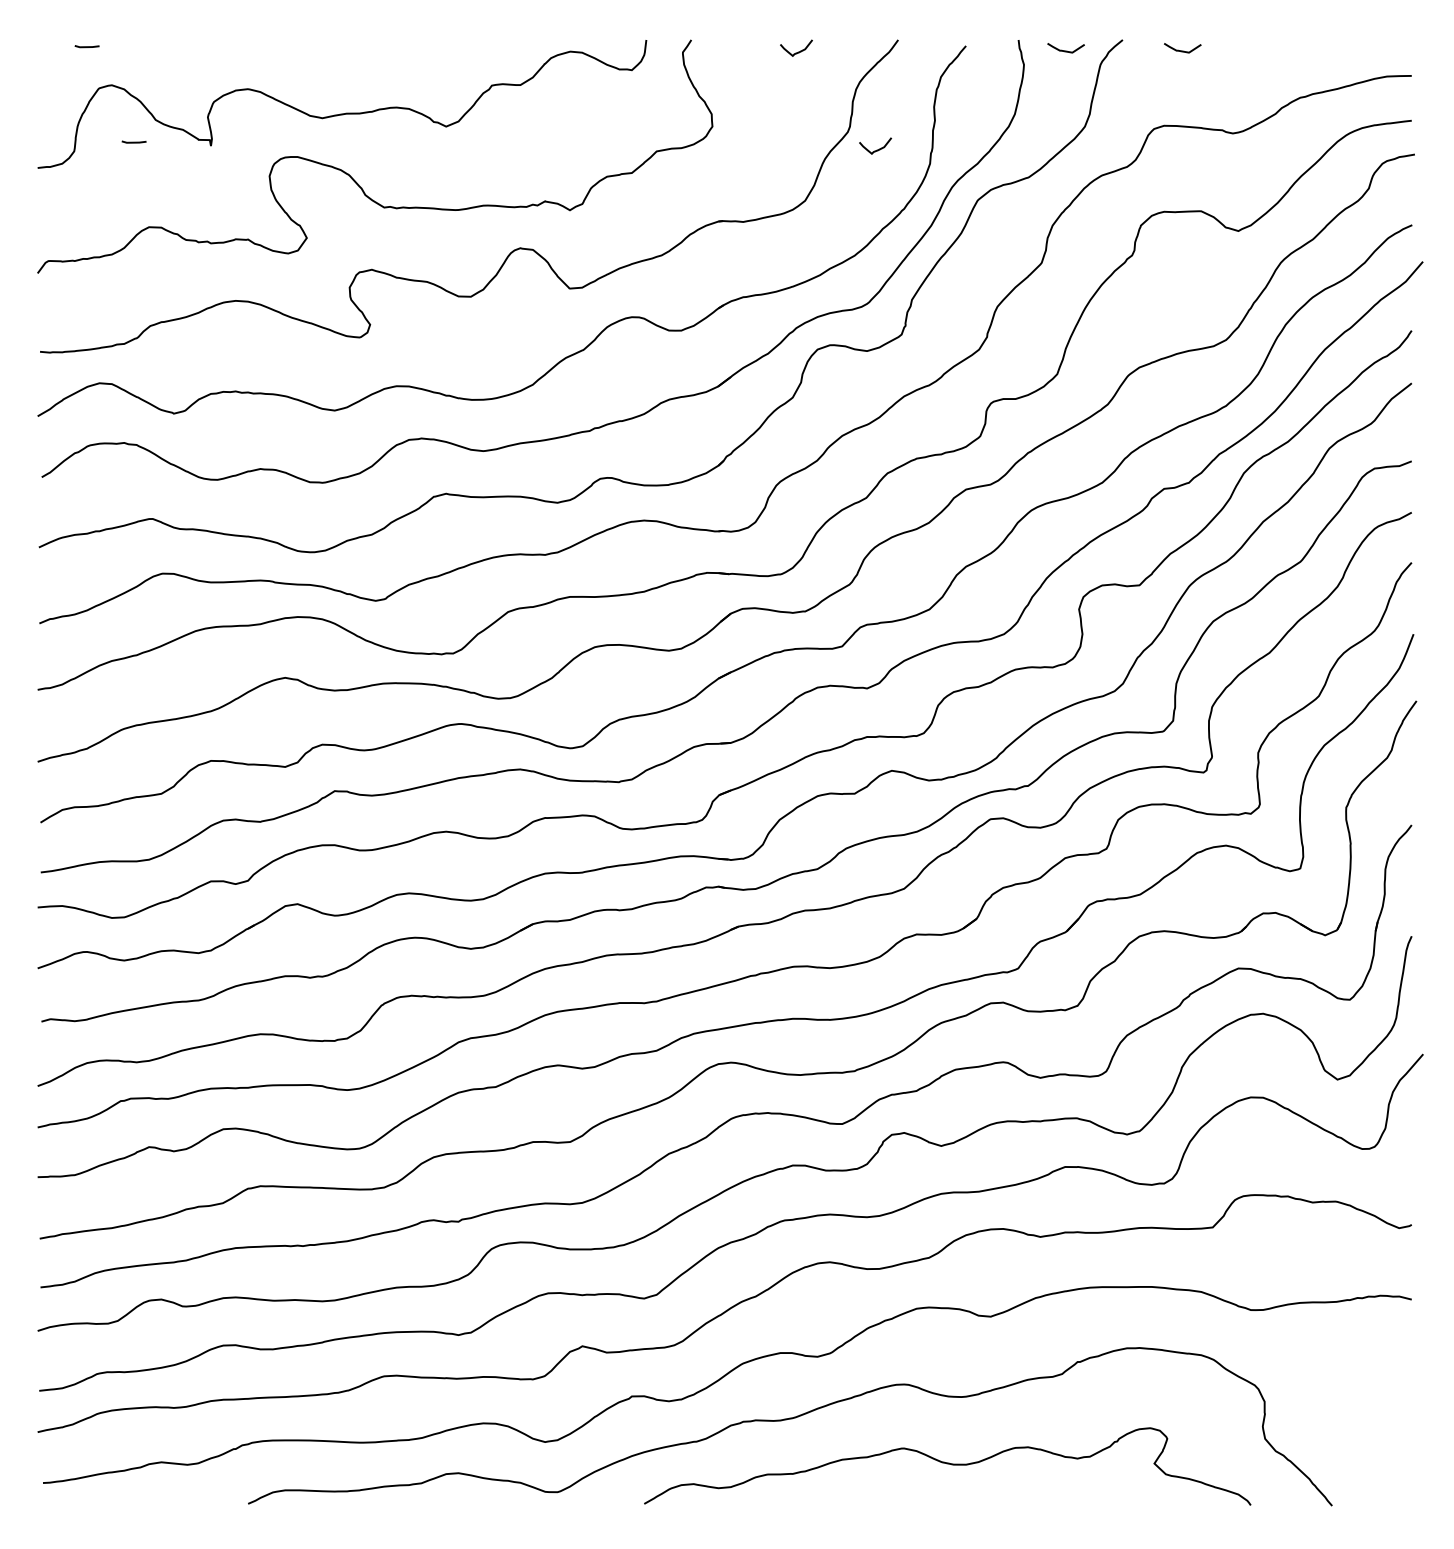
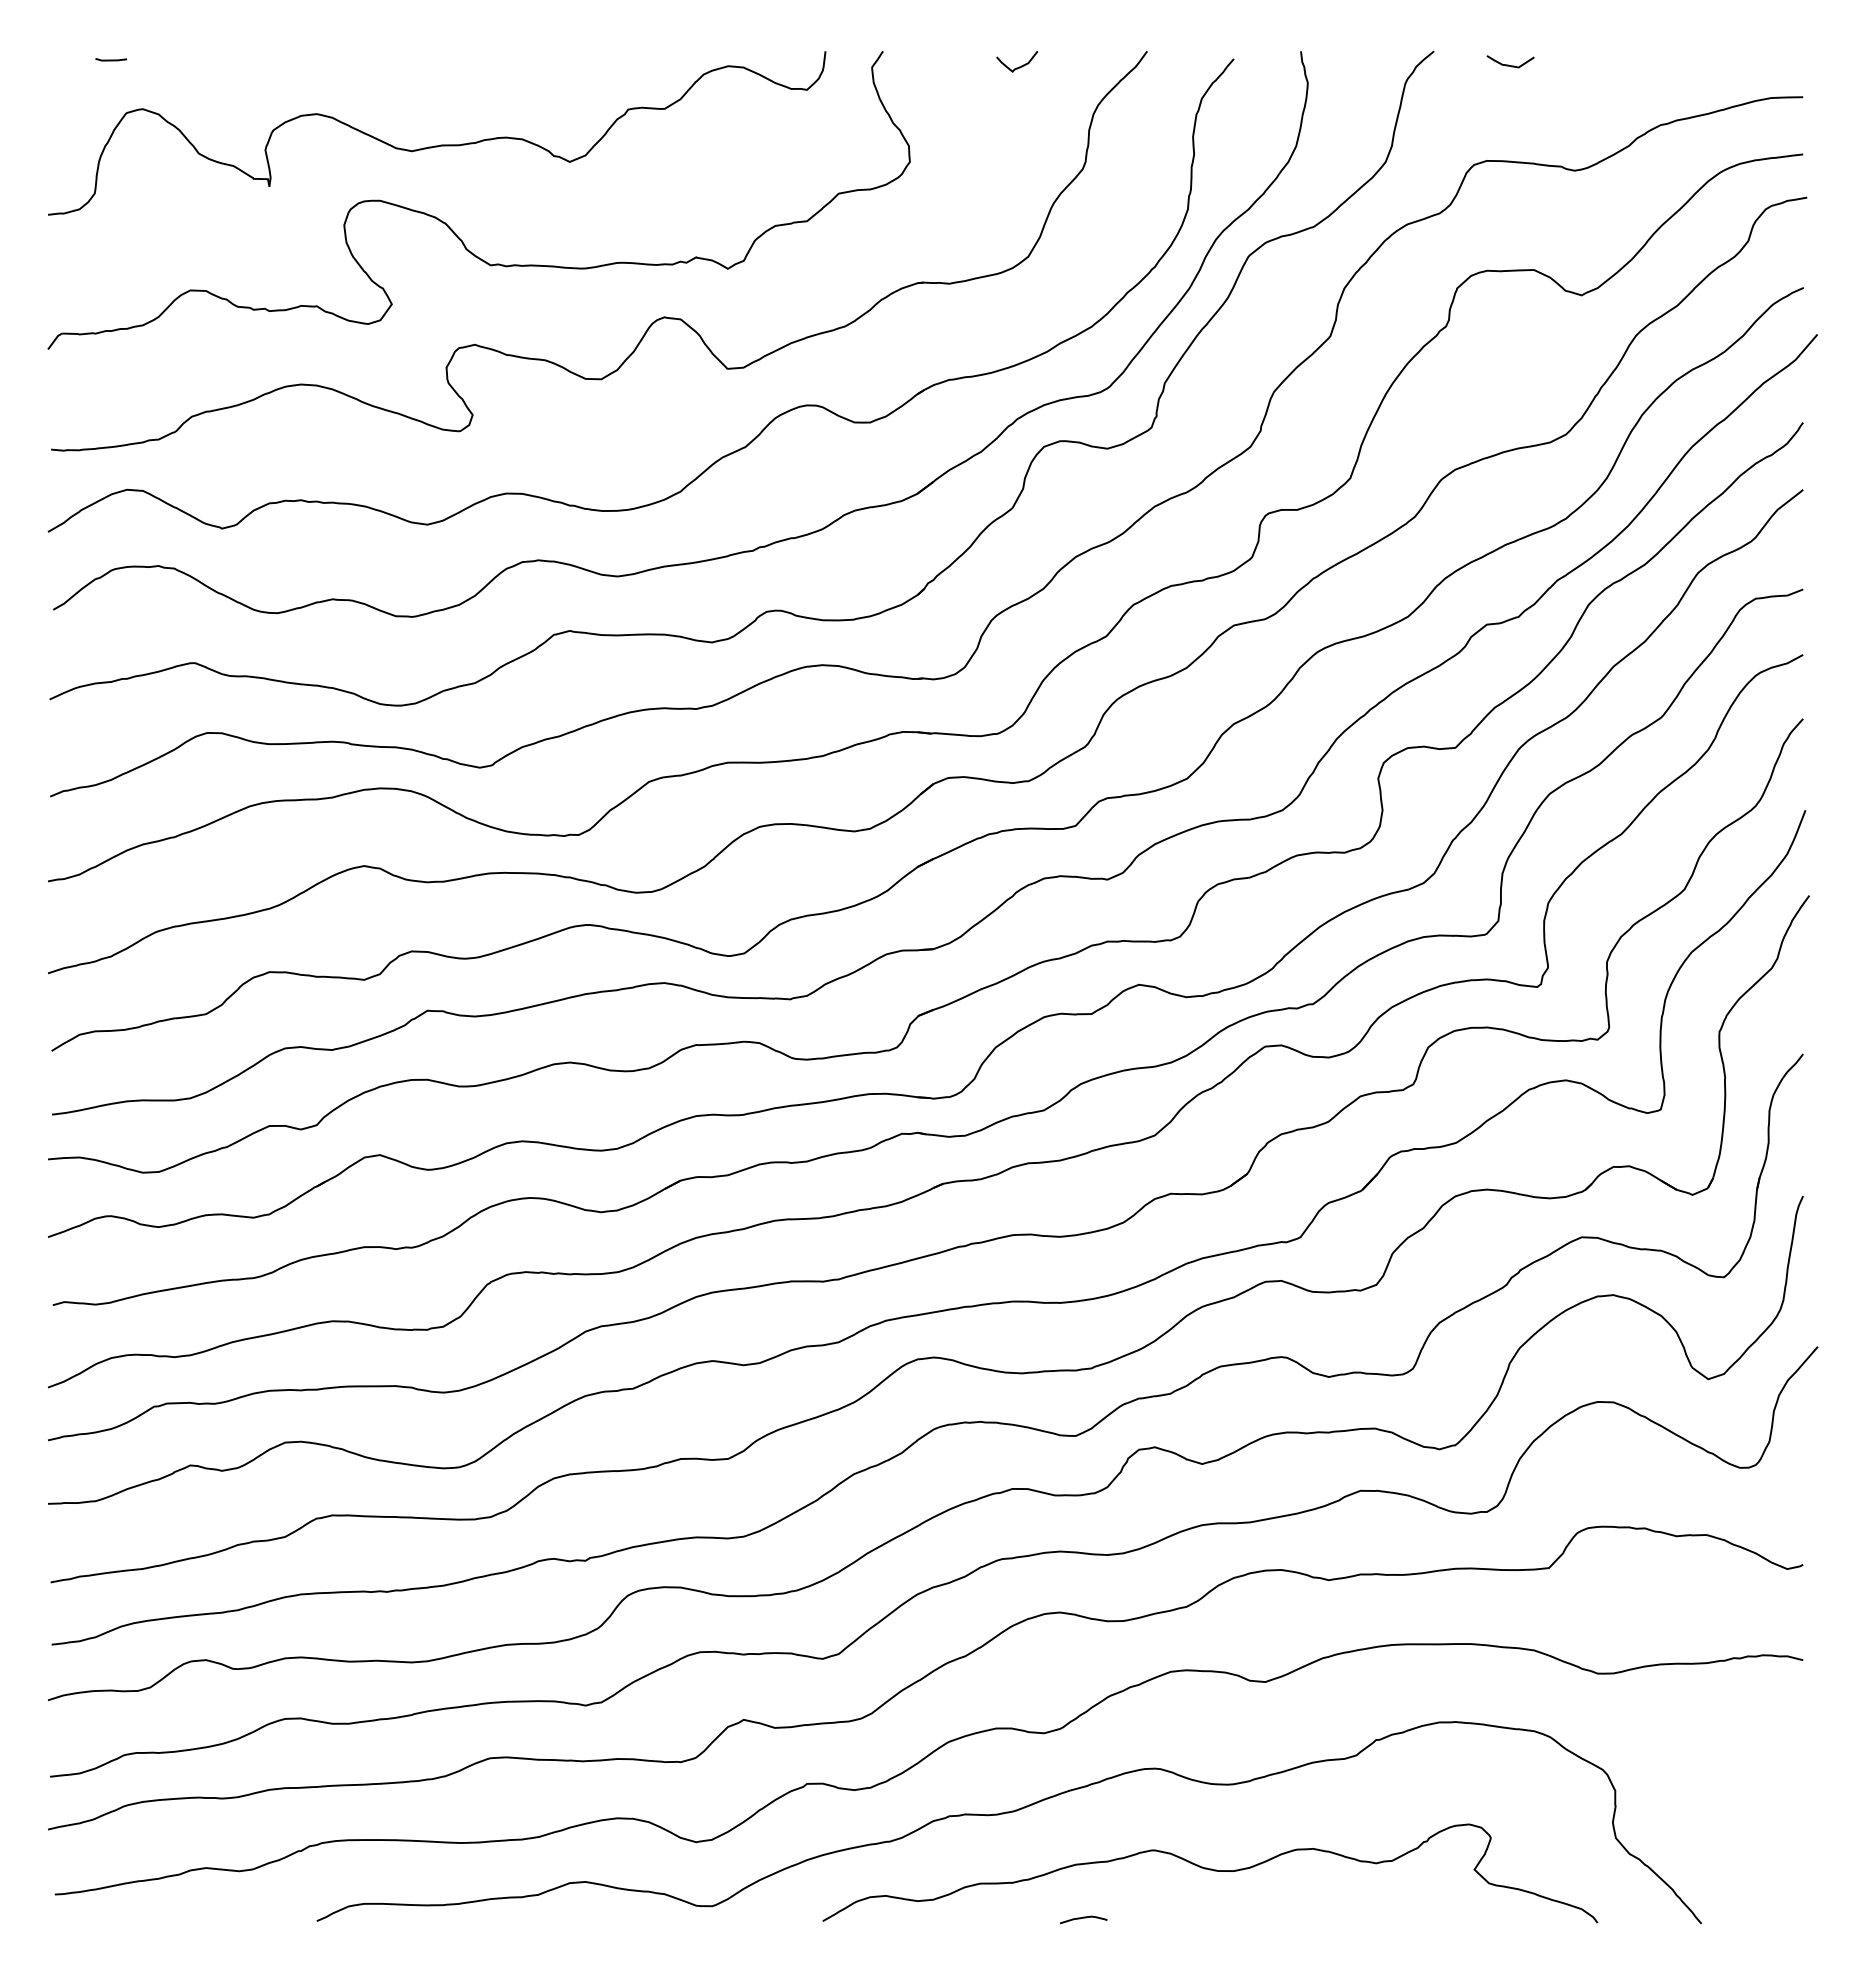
curve: (1064, 50) -> (1359, 64), removed
line: (134, 141) -> (171, 181), removed
curve: (877, 149) -> (1120, 191), removed
curve: (848, 1501) -> (1083, 1918), added

